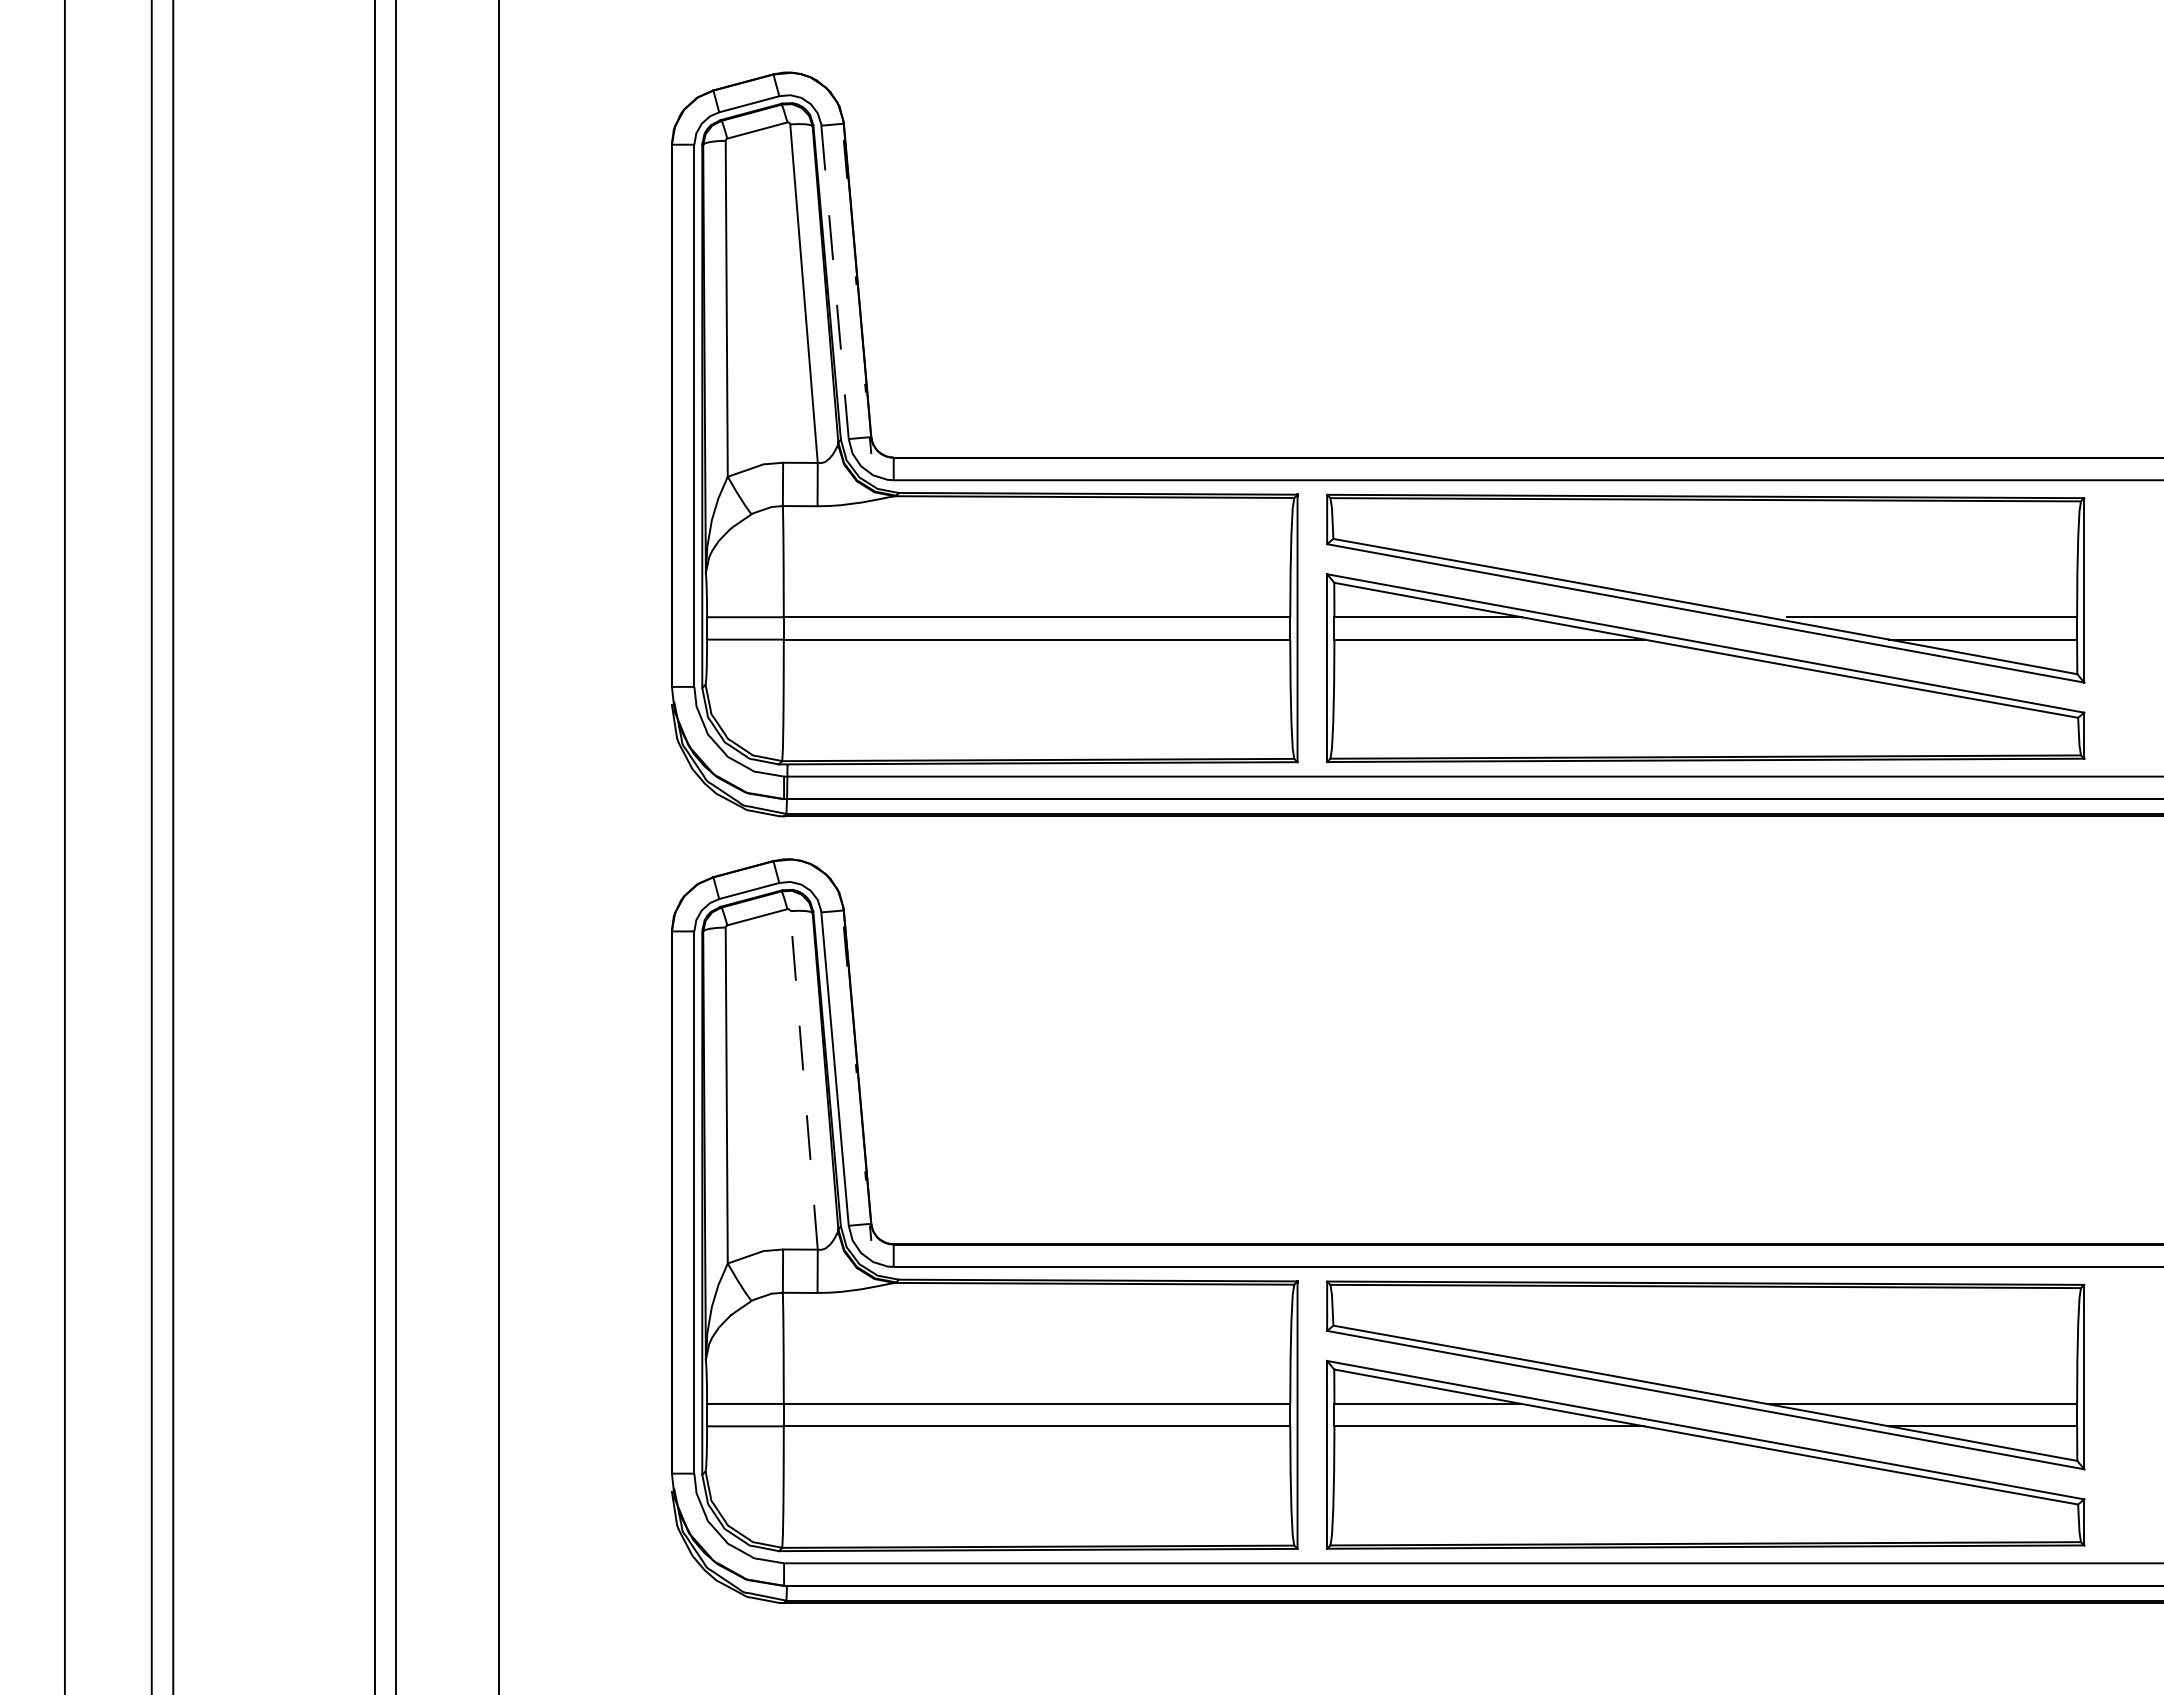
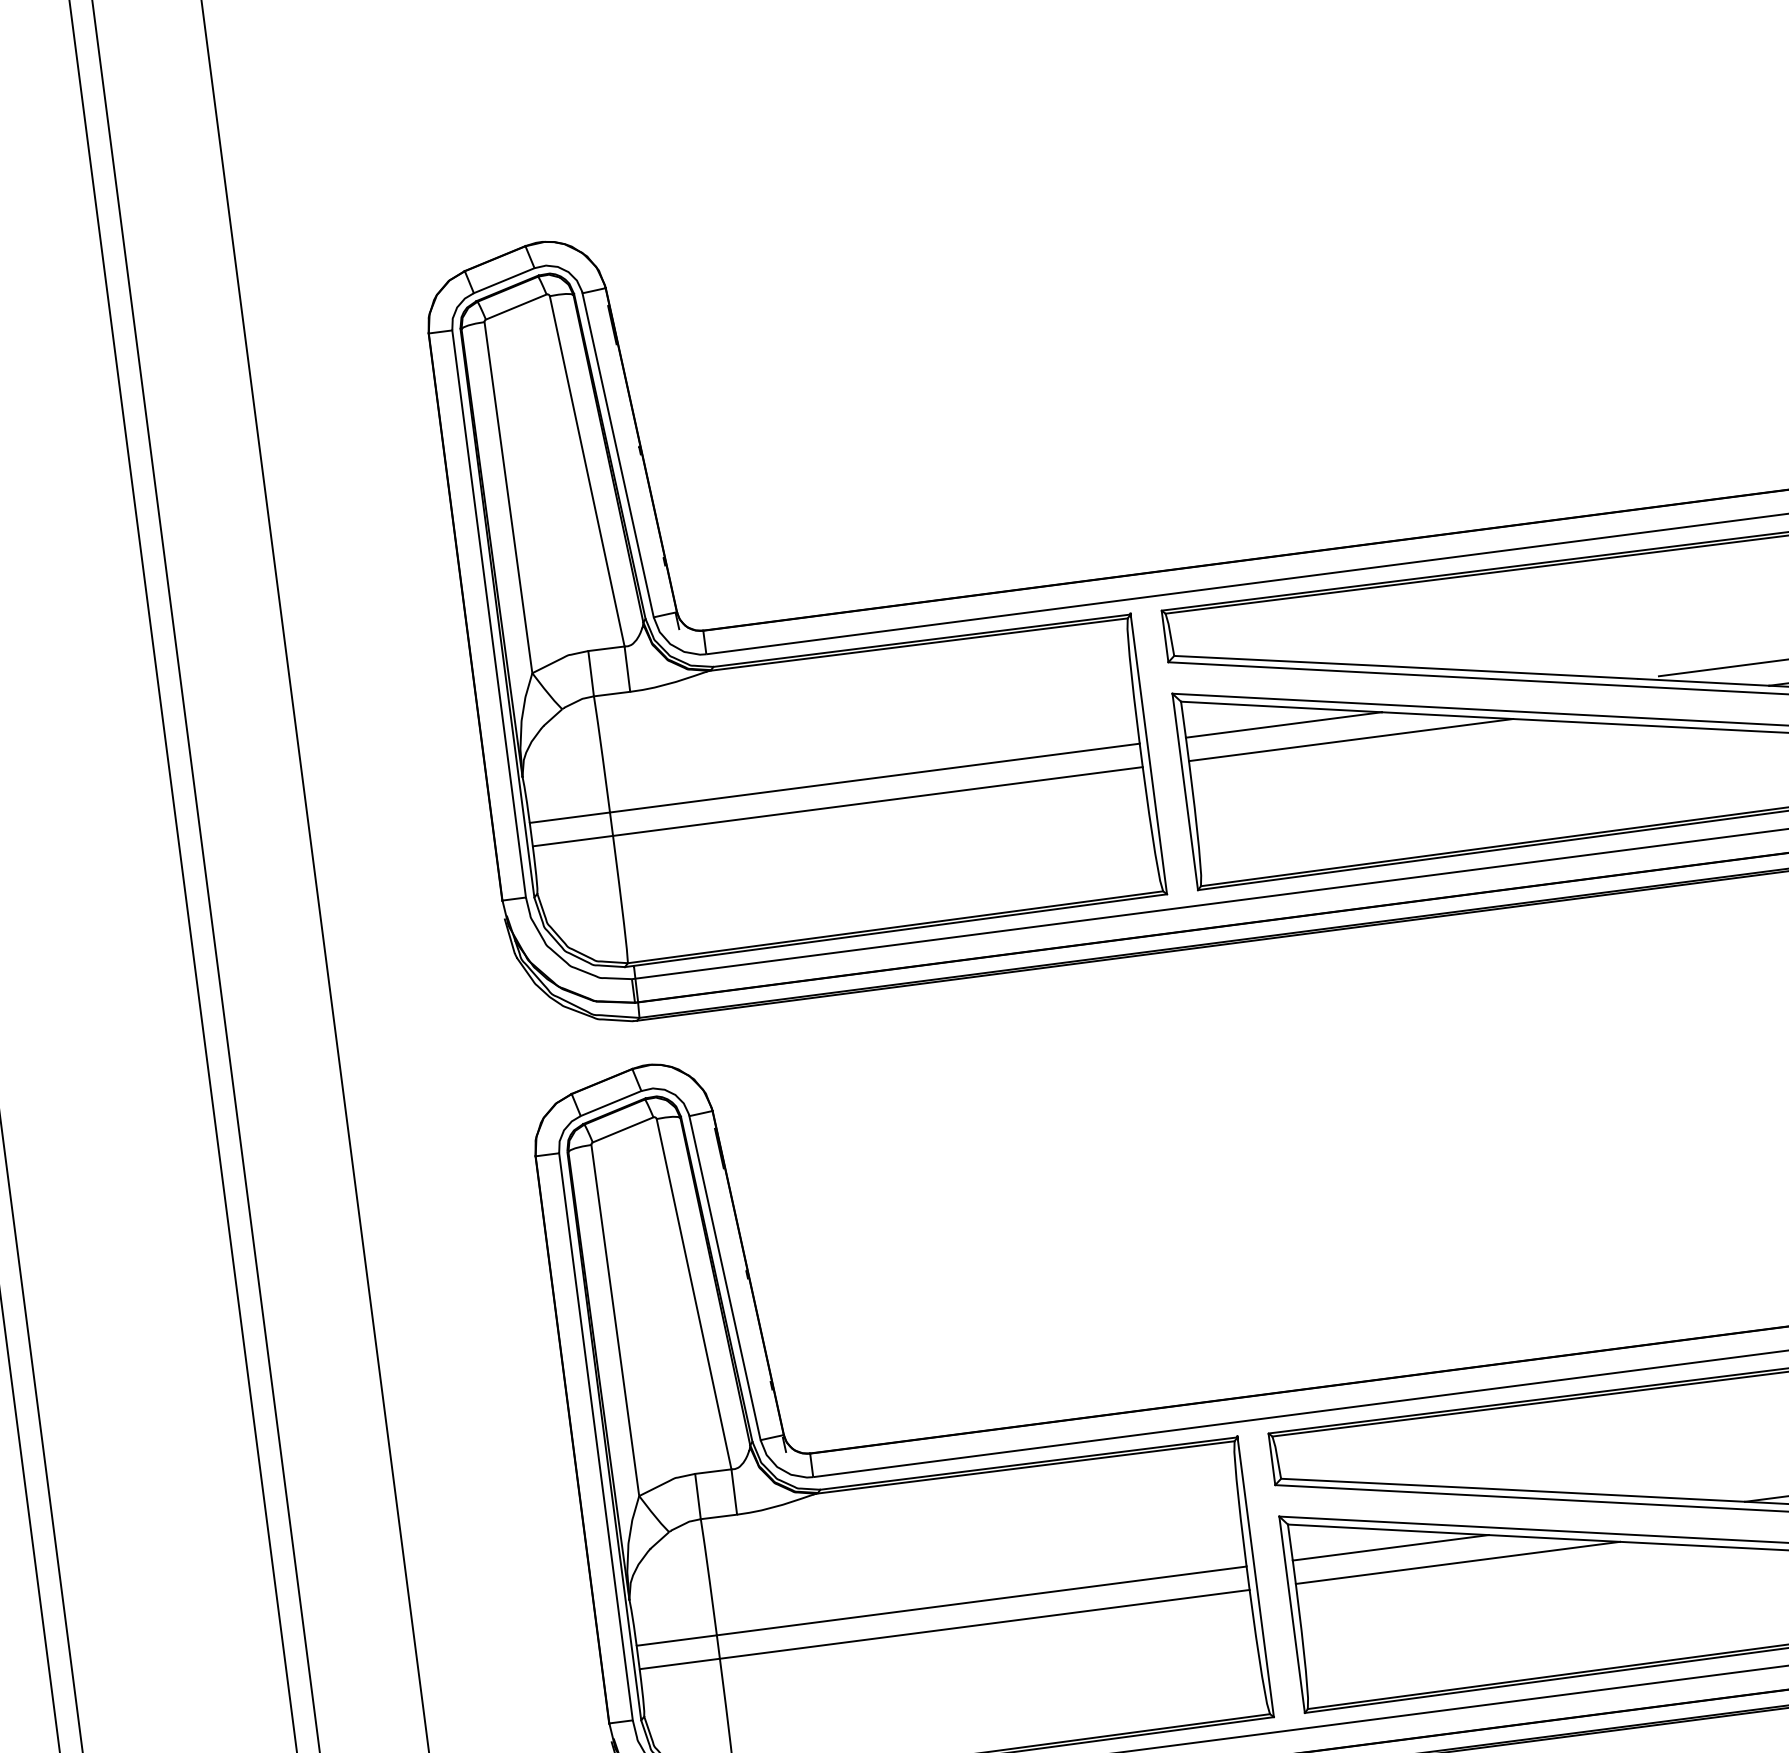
line: (835, 282) -> (618, 455), dashed -> solid
line: (804, 1080) -> (694, 1294), dashed -> solid

